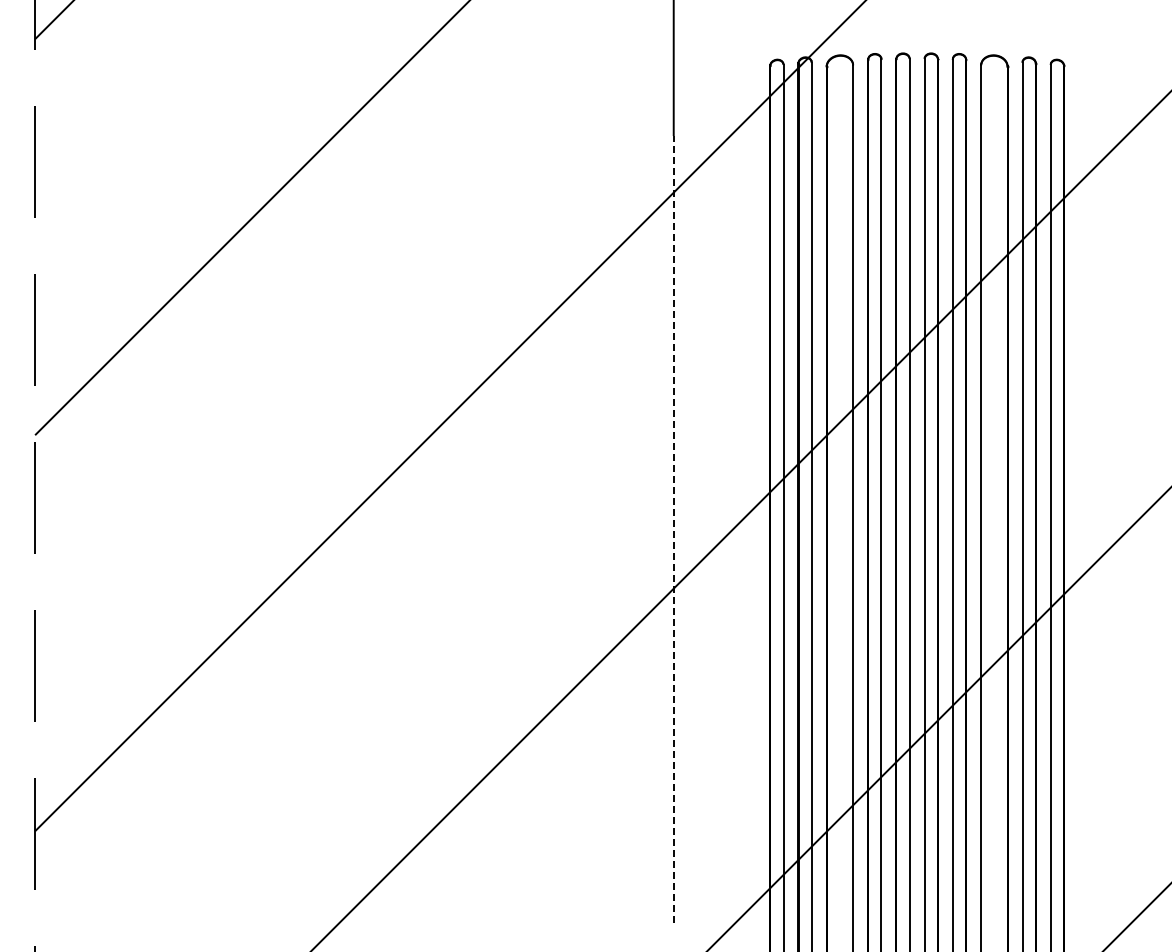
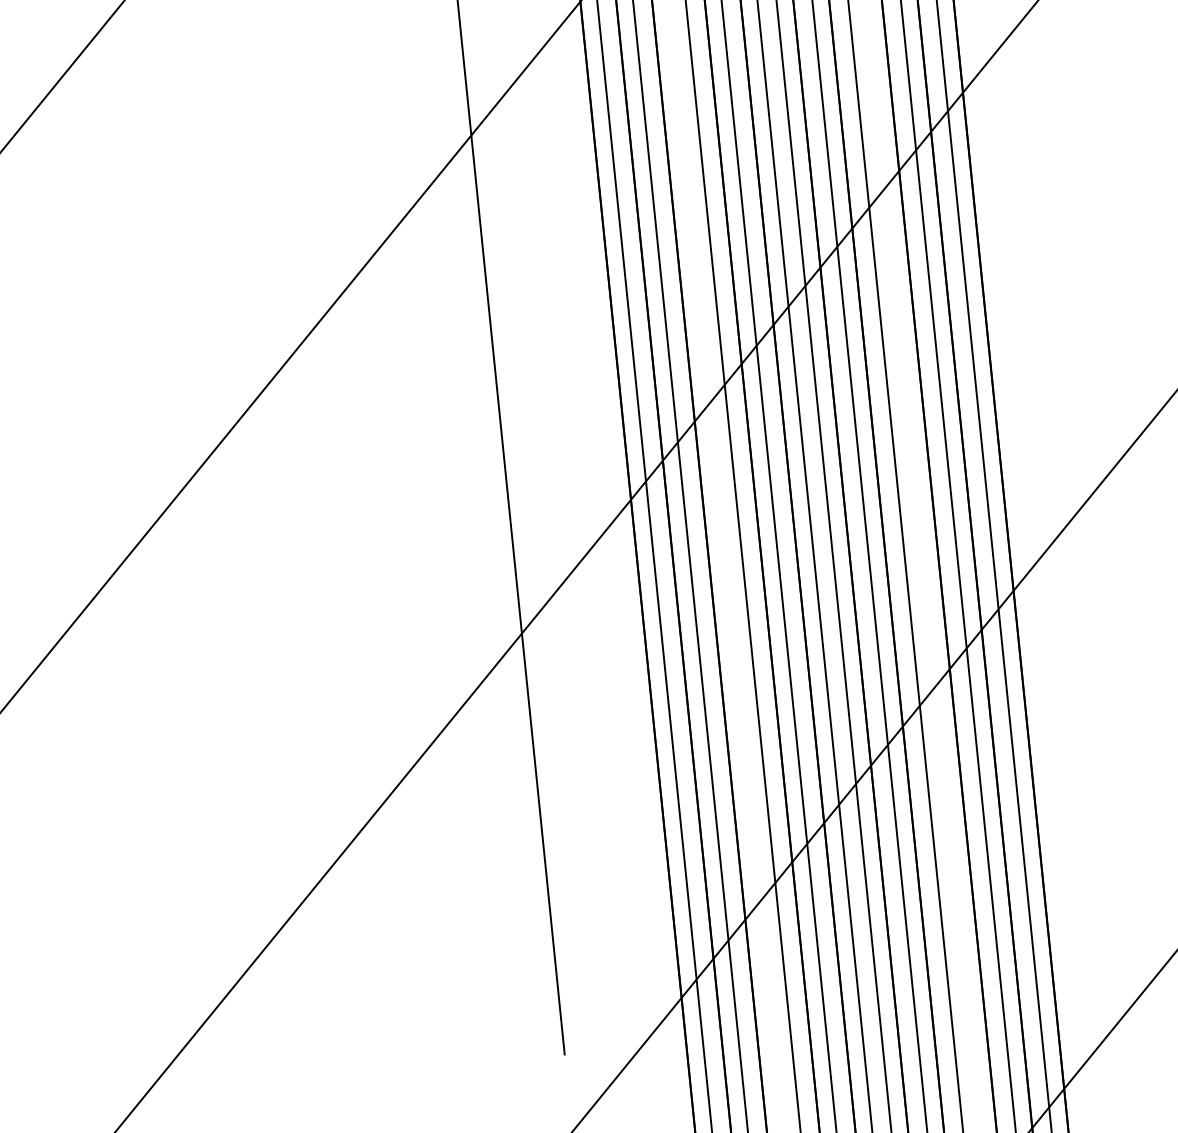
line: (673, 529) -> (514, 559), dashed -> solid

